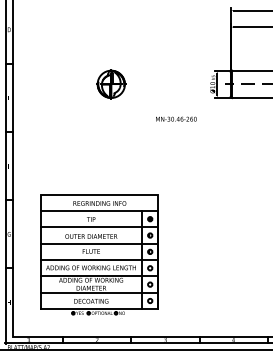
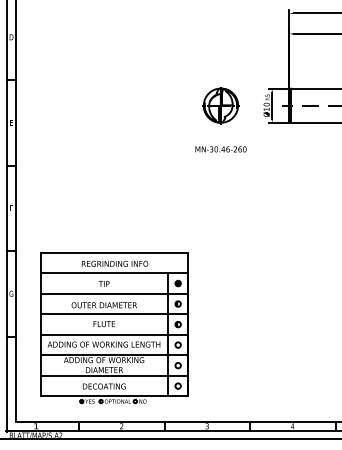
part: (111, 84) -> (221, 105), moved
part: (99, 254) -> (114, 327), moved

